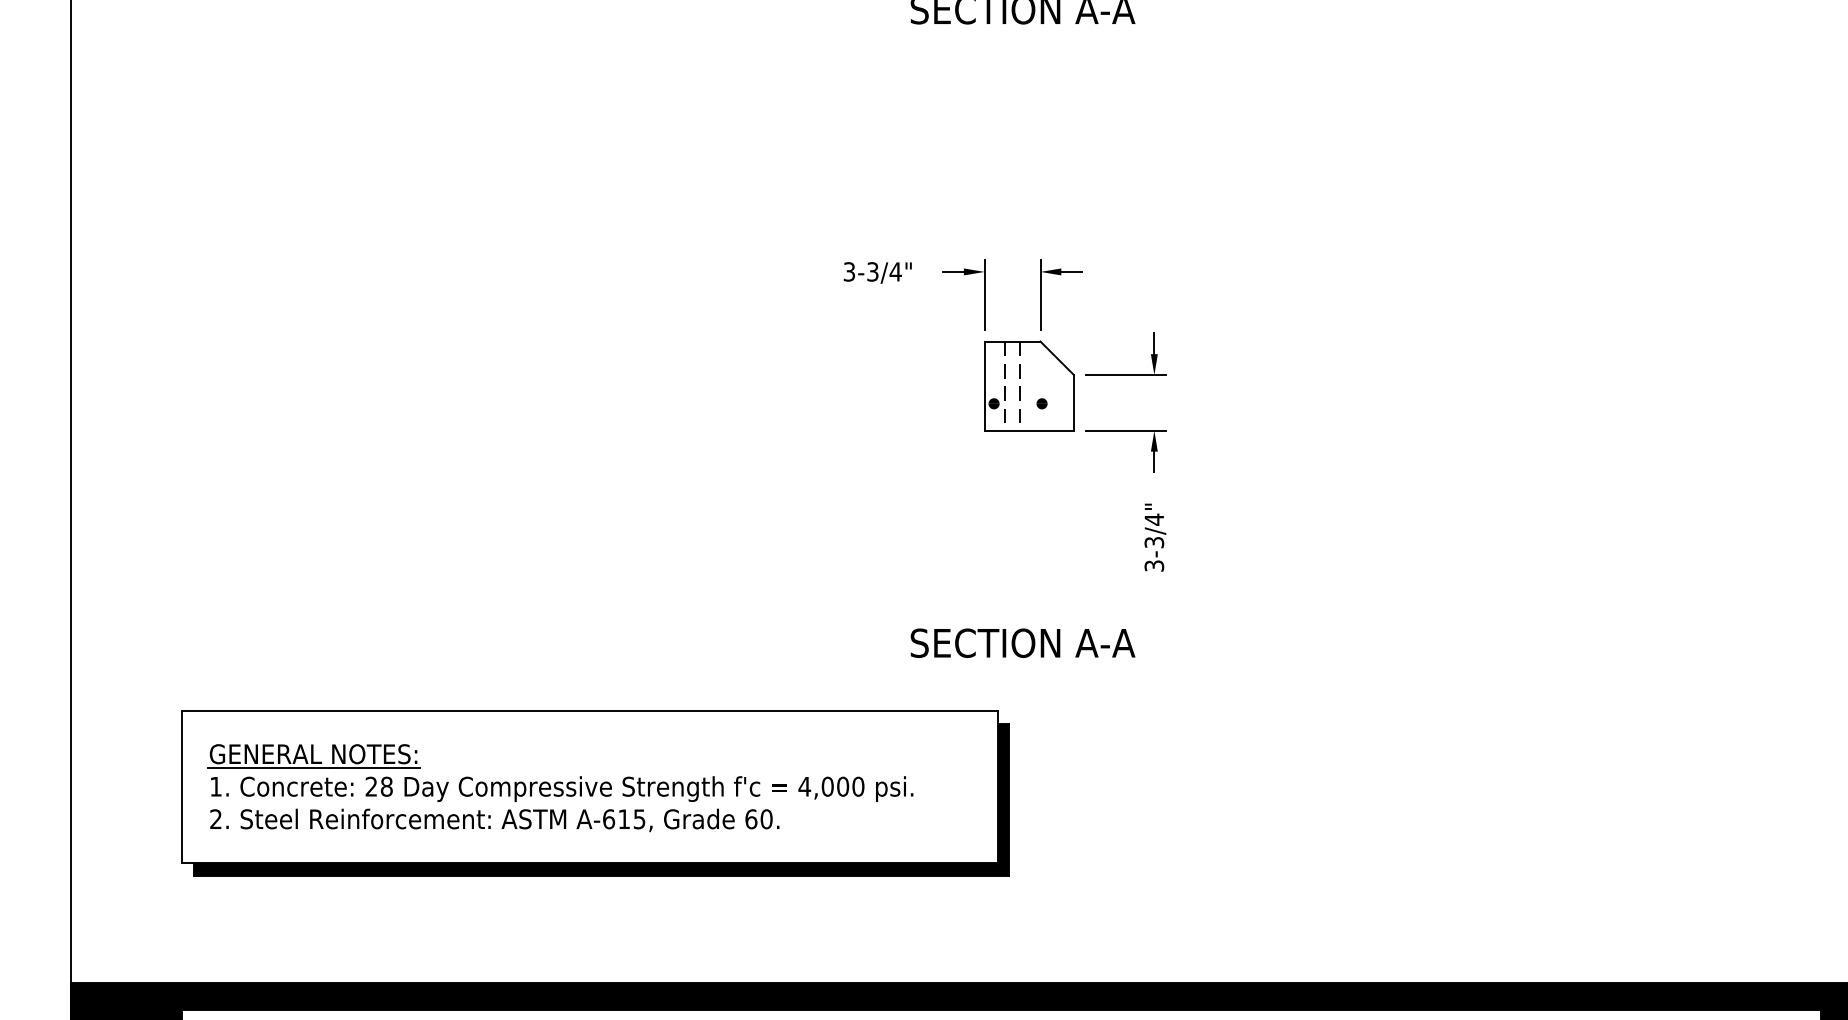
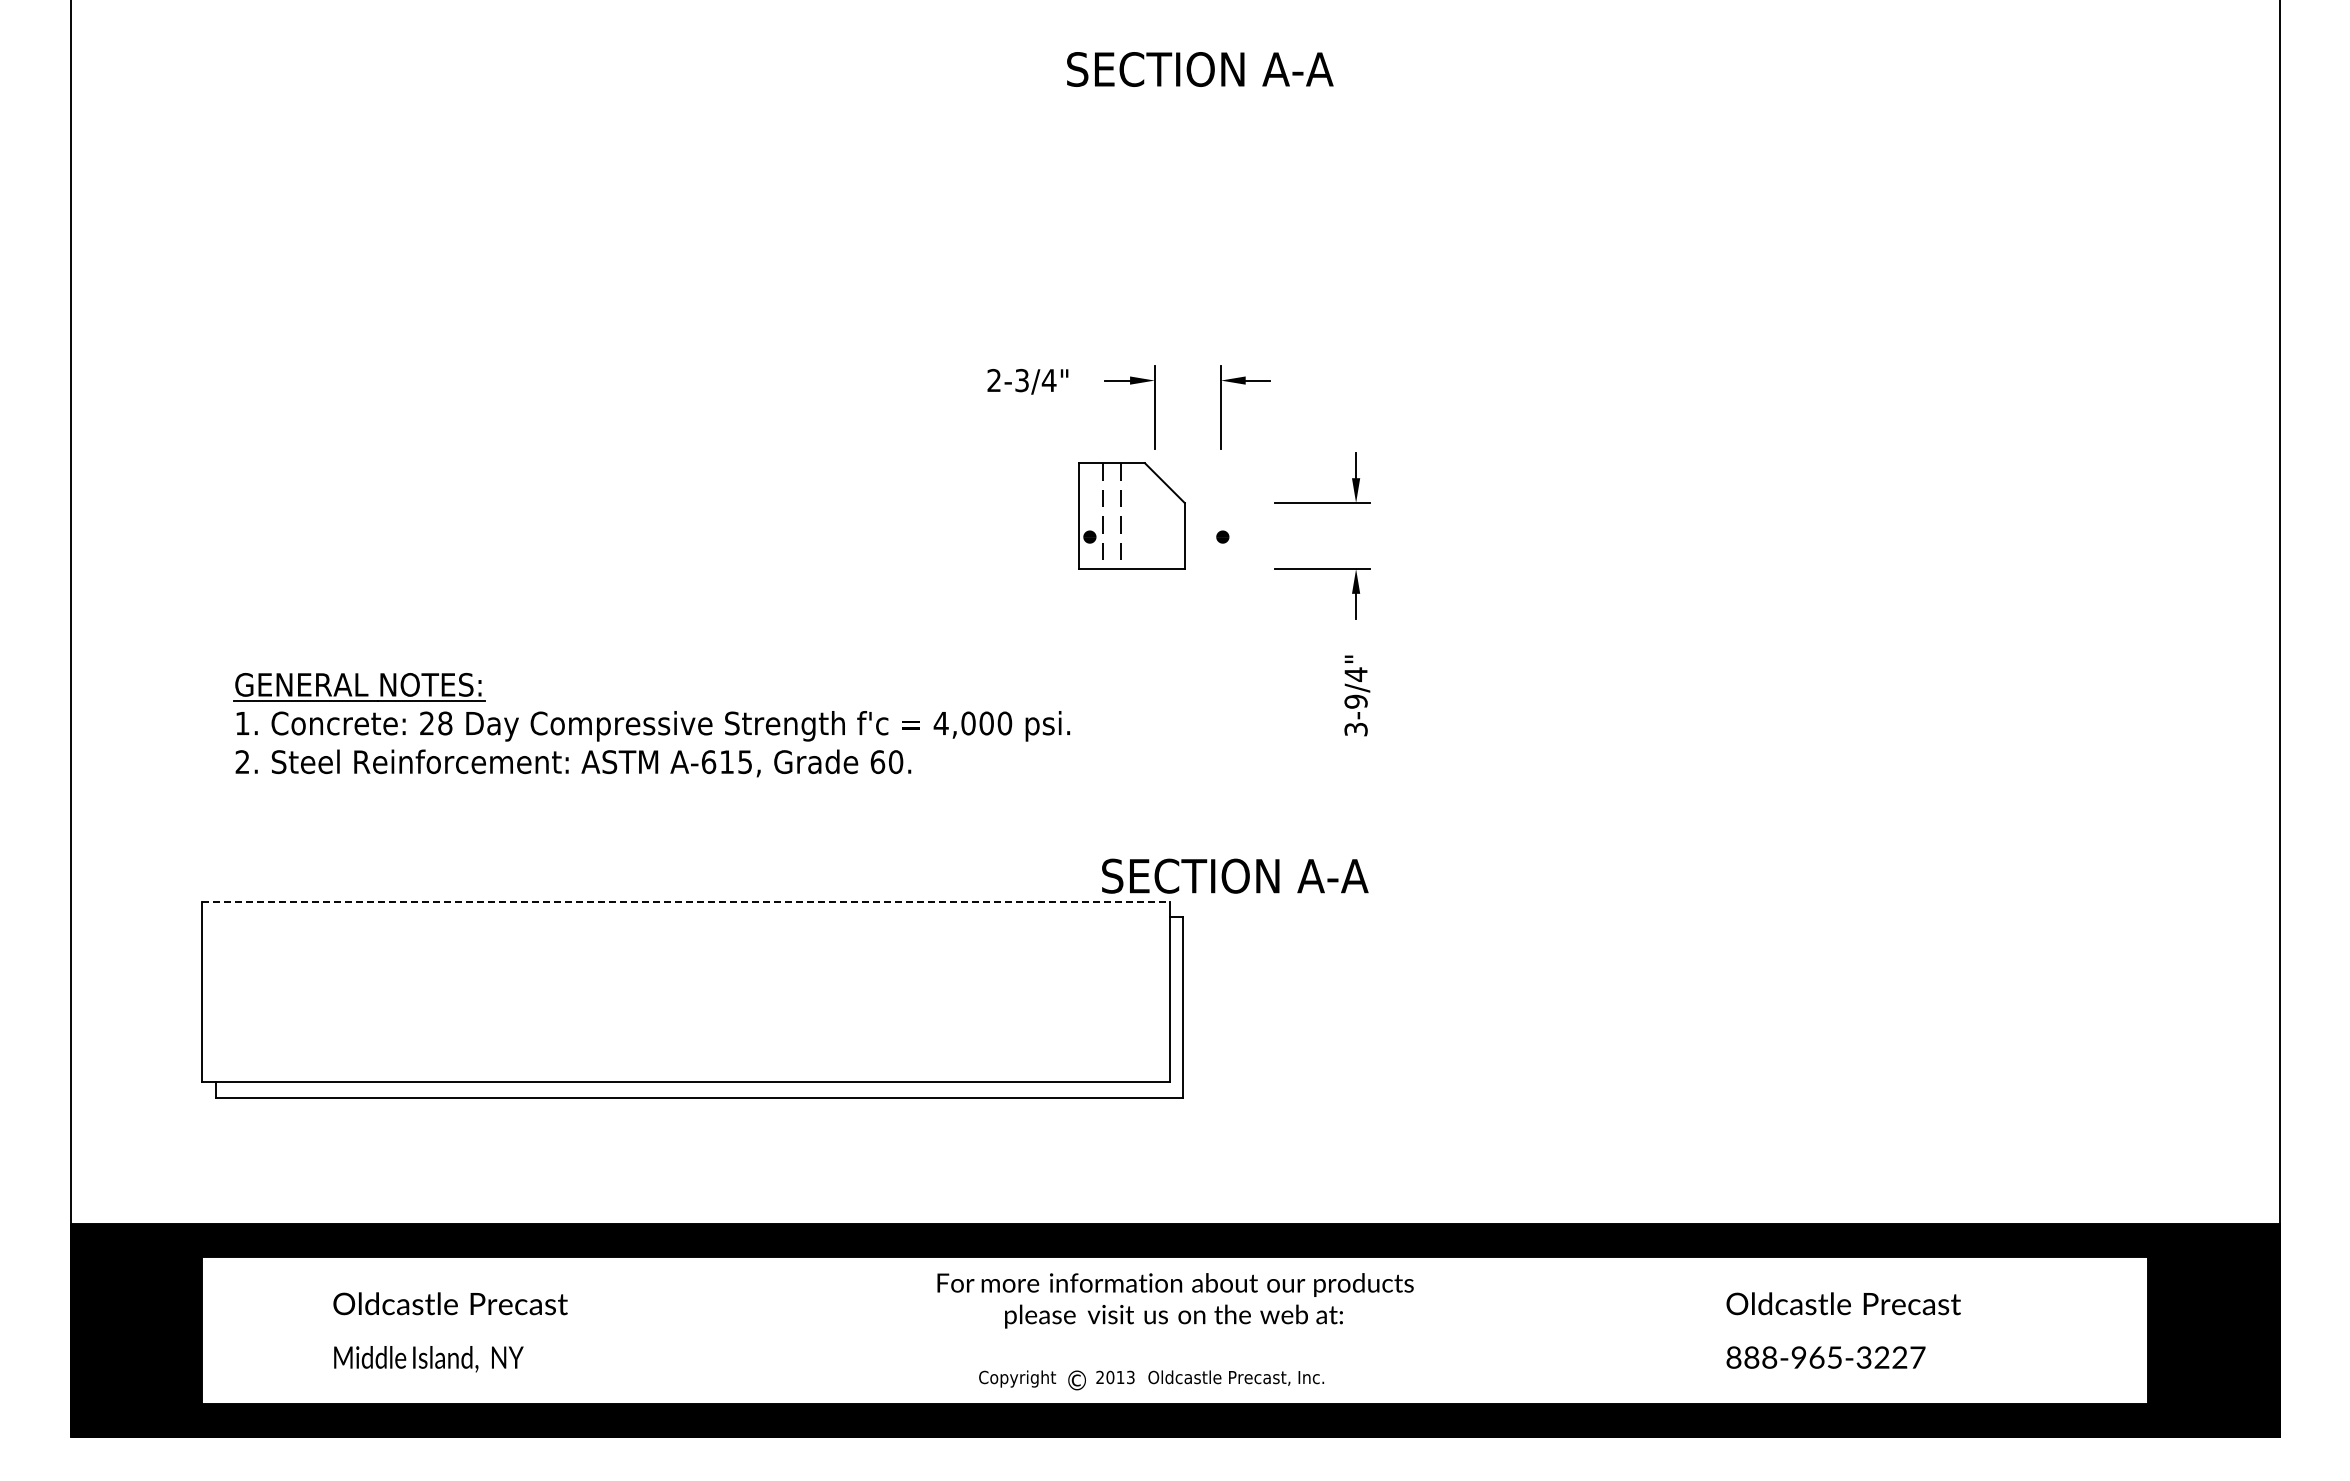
text: (848, 271) -> (993, 380), 3-3/4" -> 2-3/4"
part: (1029, 385) -> (1131, 515), moved
text: (1153, 542) -> (1355, 701), 3-3/4" -> 3-9/4"
text: (1023, 642) -> (1235, 875), moved
line: (590, 710) -> (686, 901), solid -> dashed
part: (560, 788) -> (651, 725), moved
fill: (601, 799) -> (699, 1006), removed

